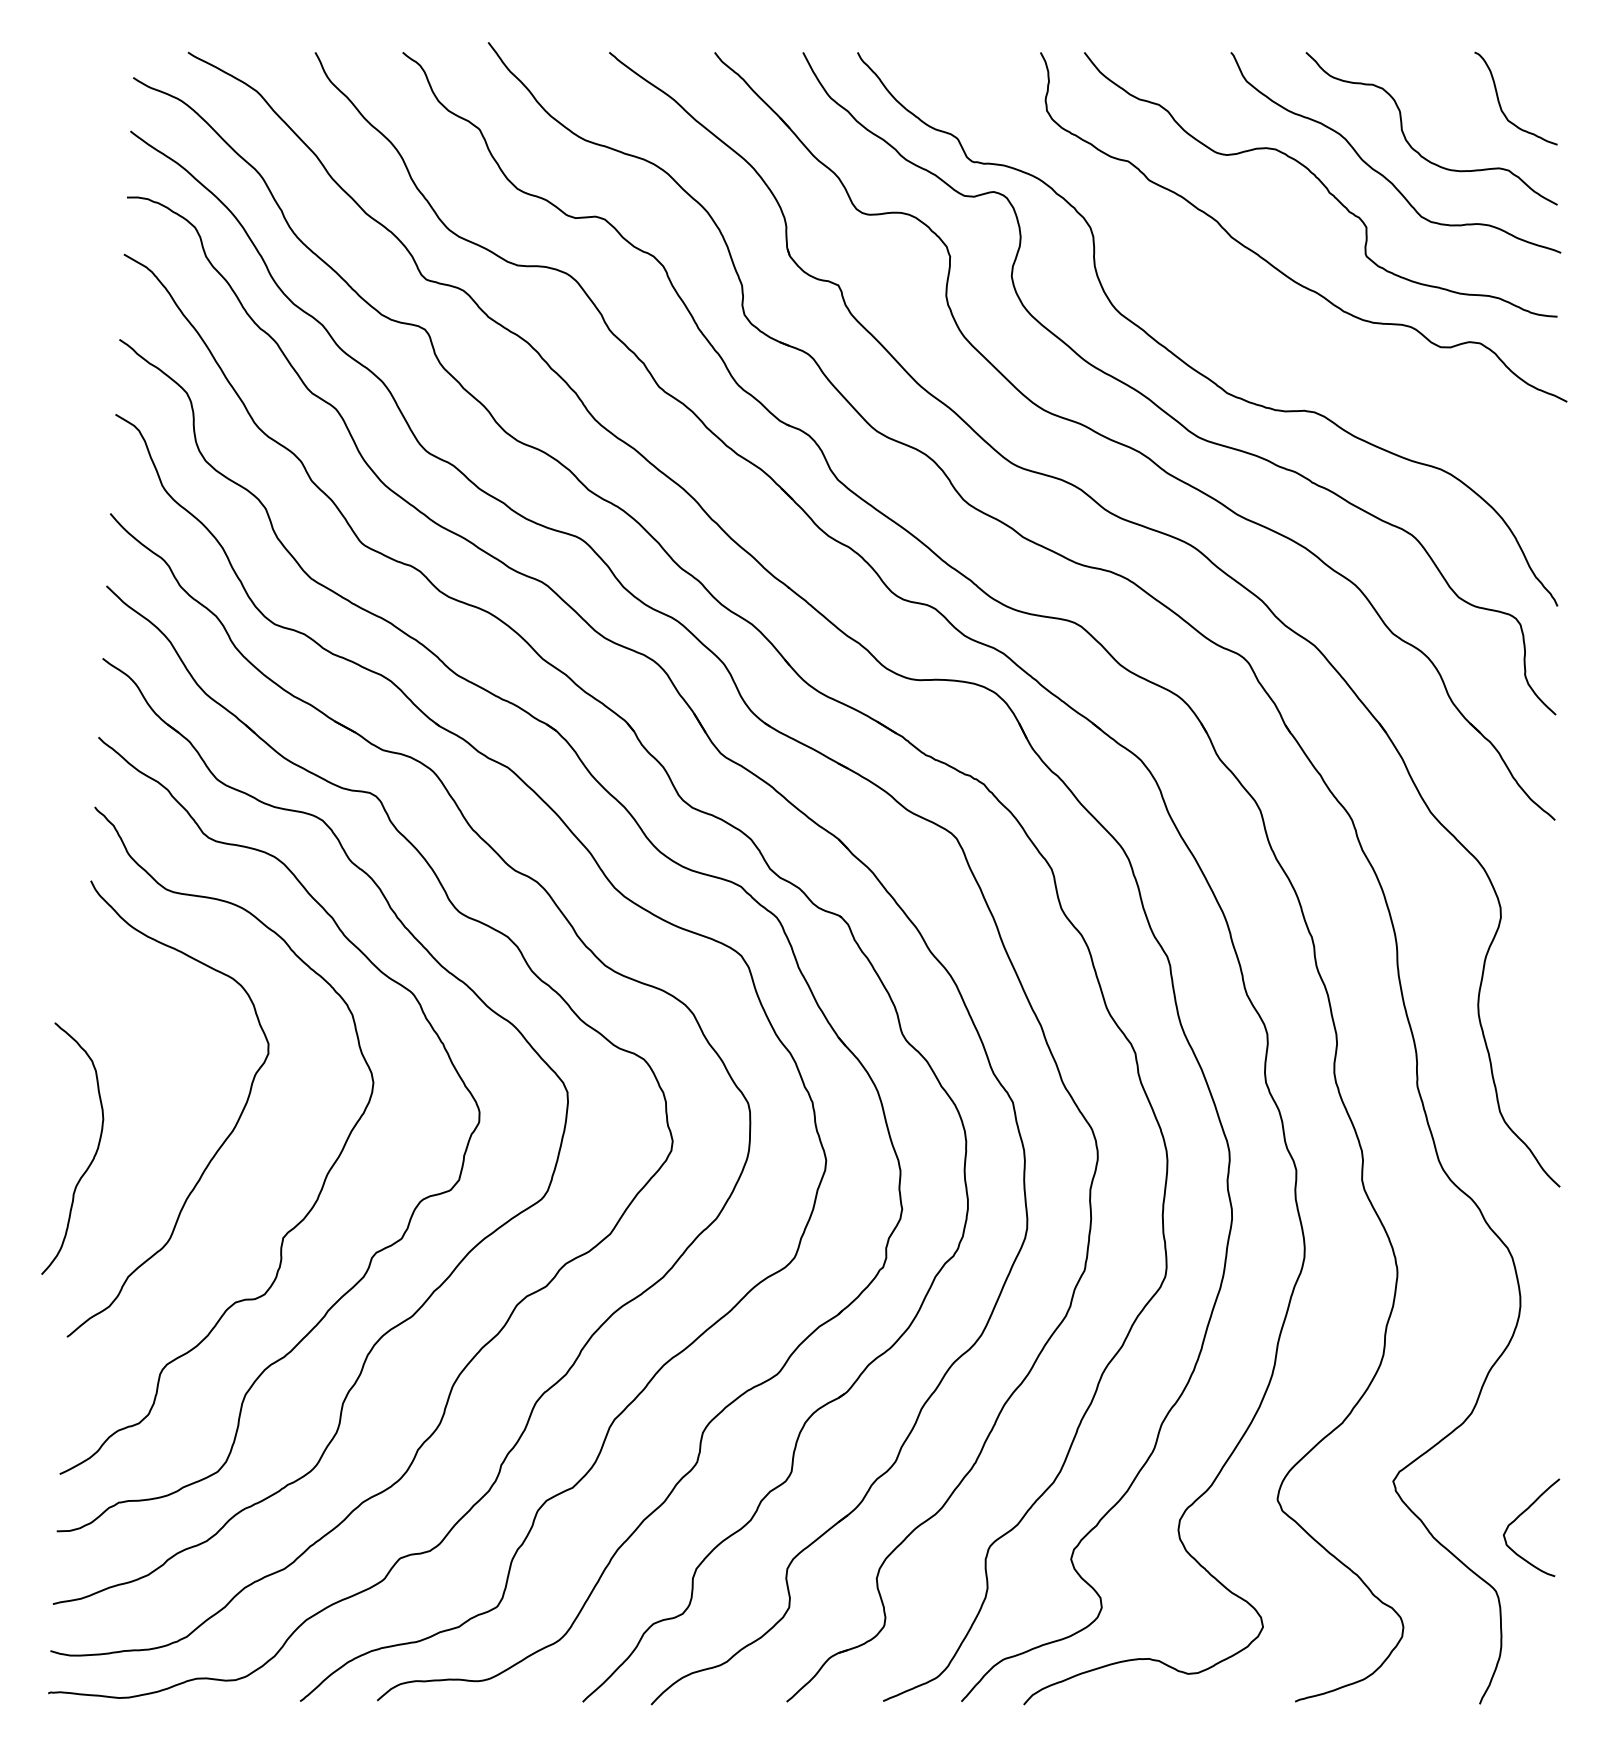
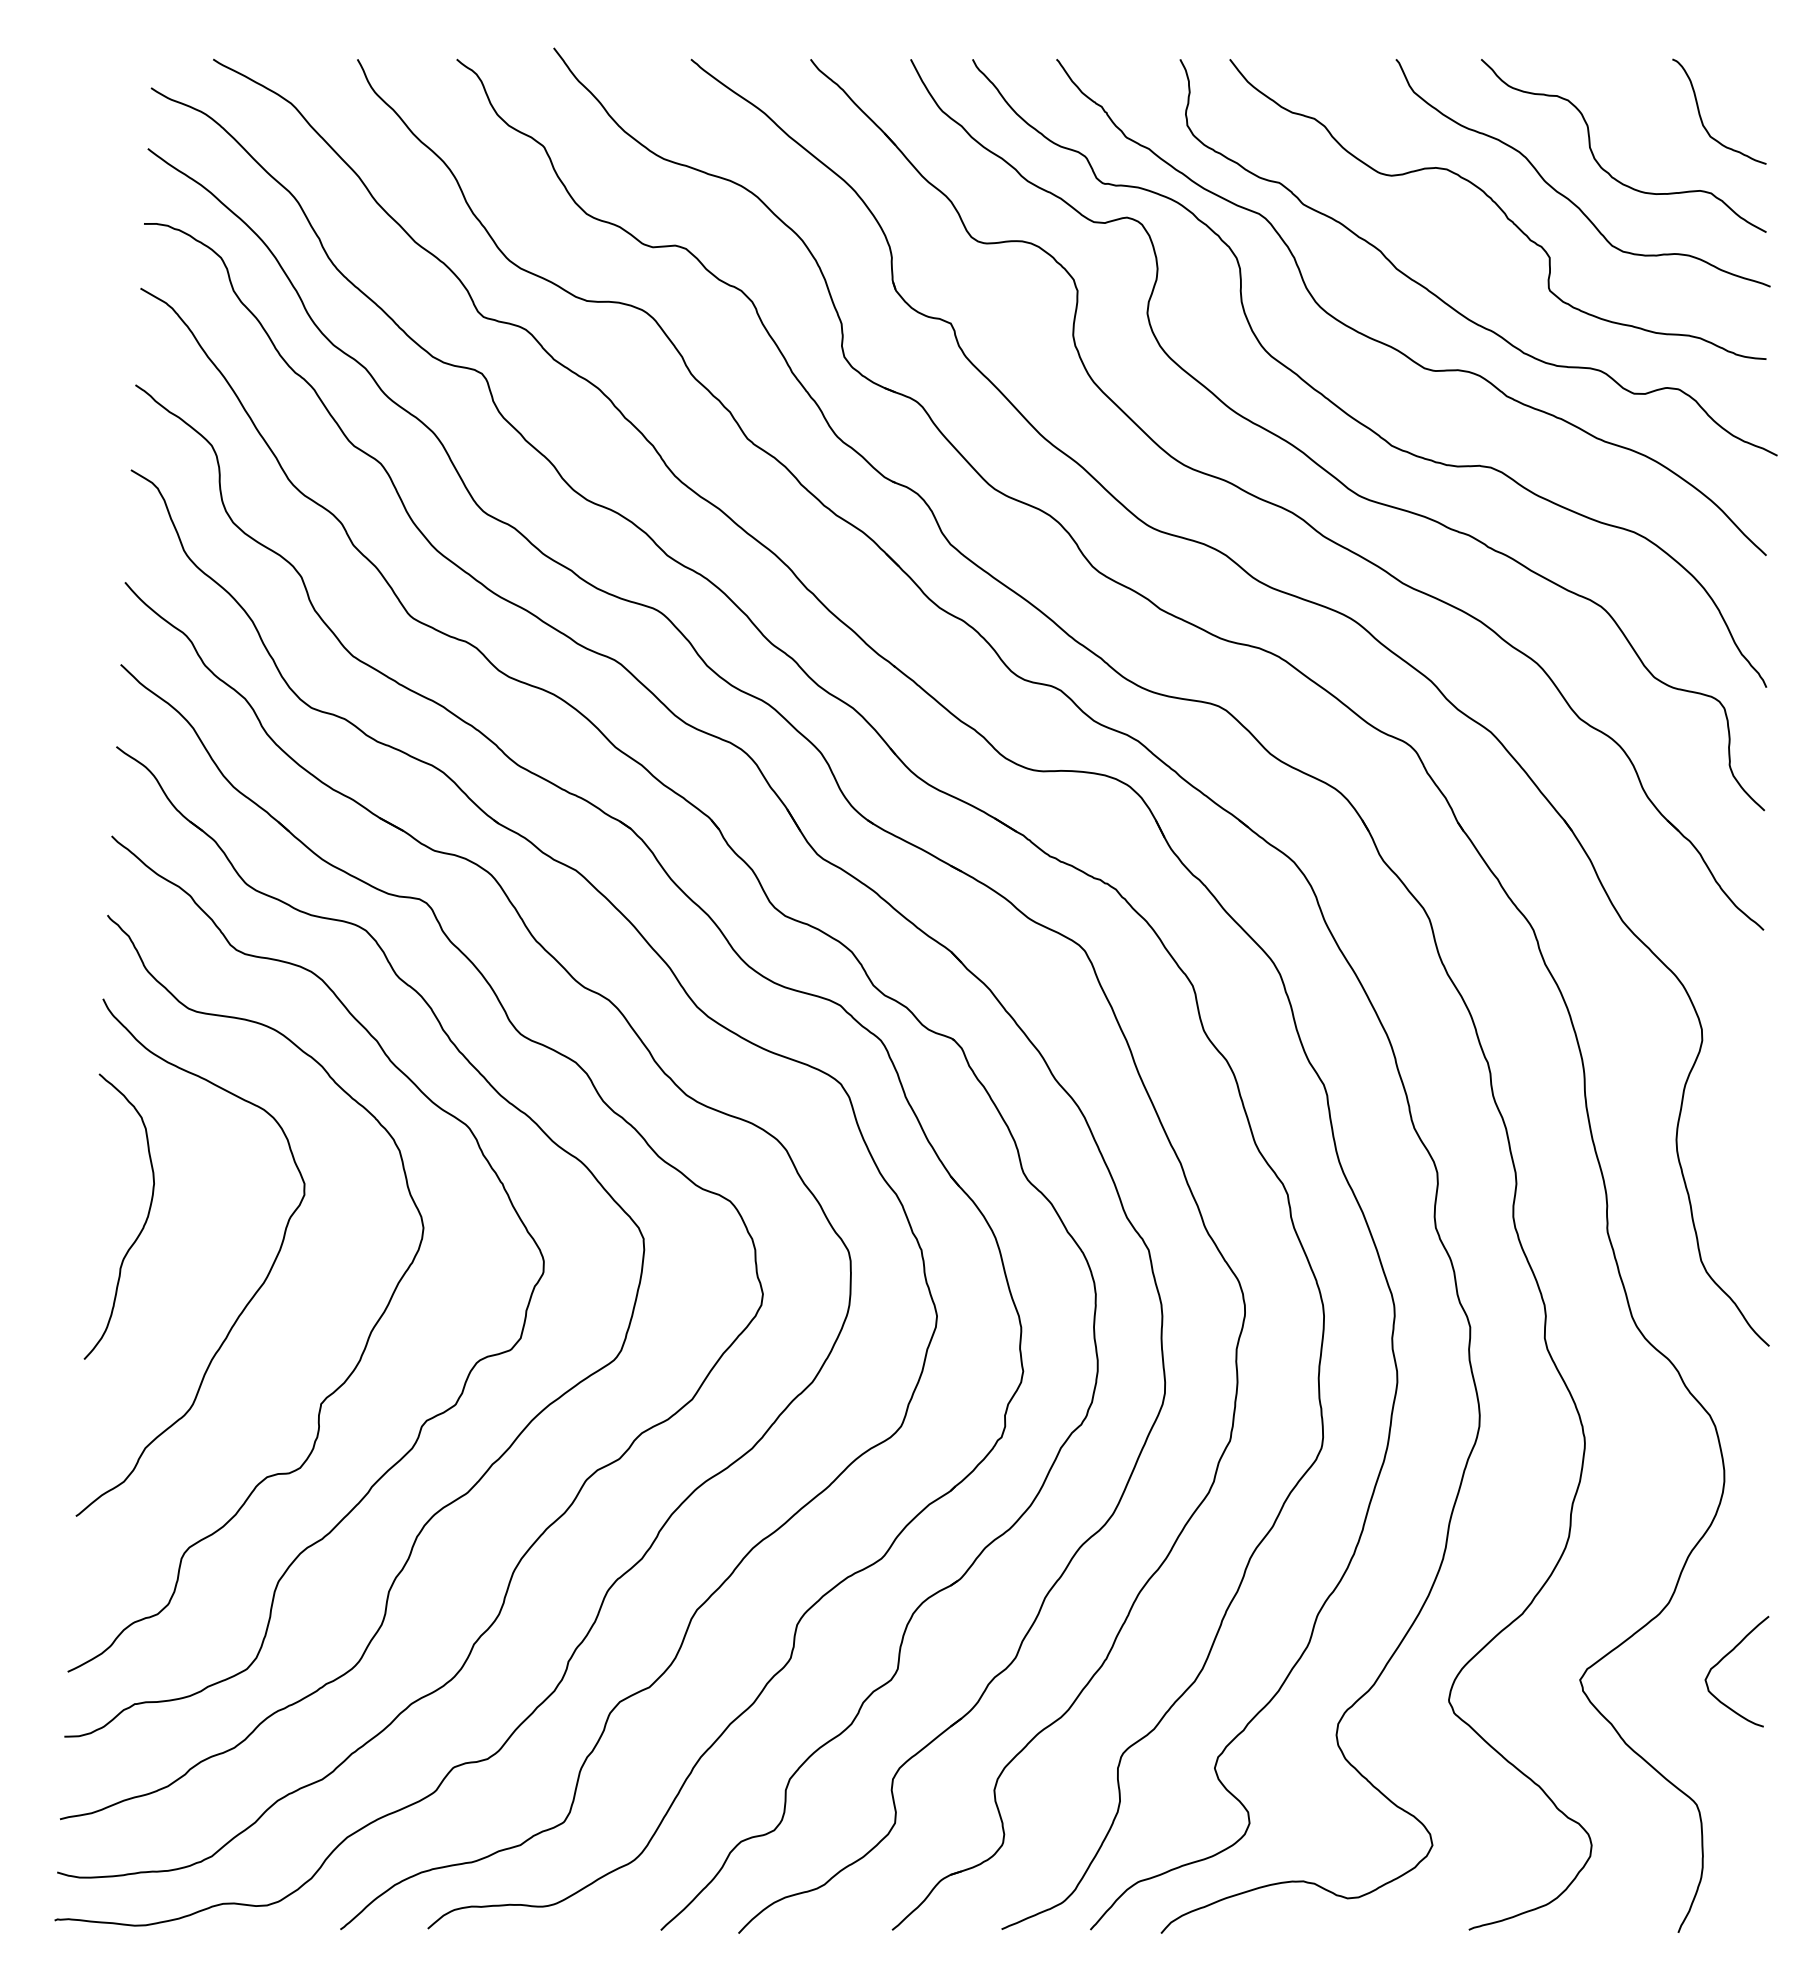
curve: (1227, 305) -> (1392, 346), added
curve: (93, 1157) -> (142, 1226), moved
curve: (1520, 1516) -> (1724, 1658), moved

